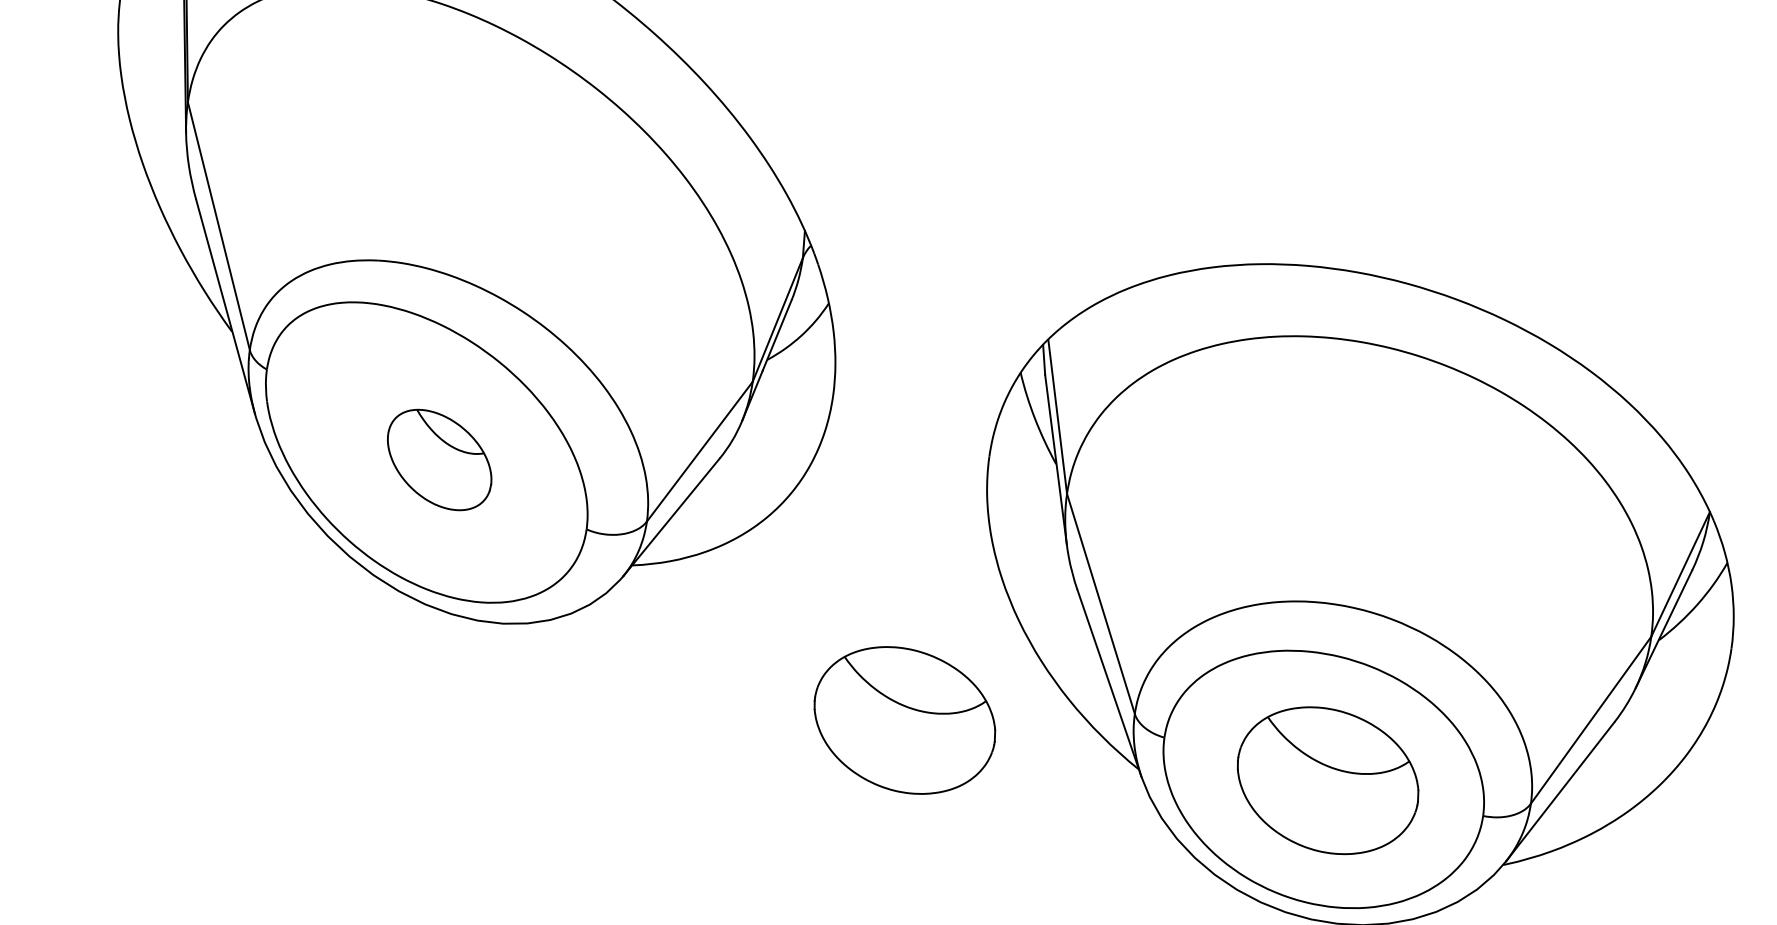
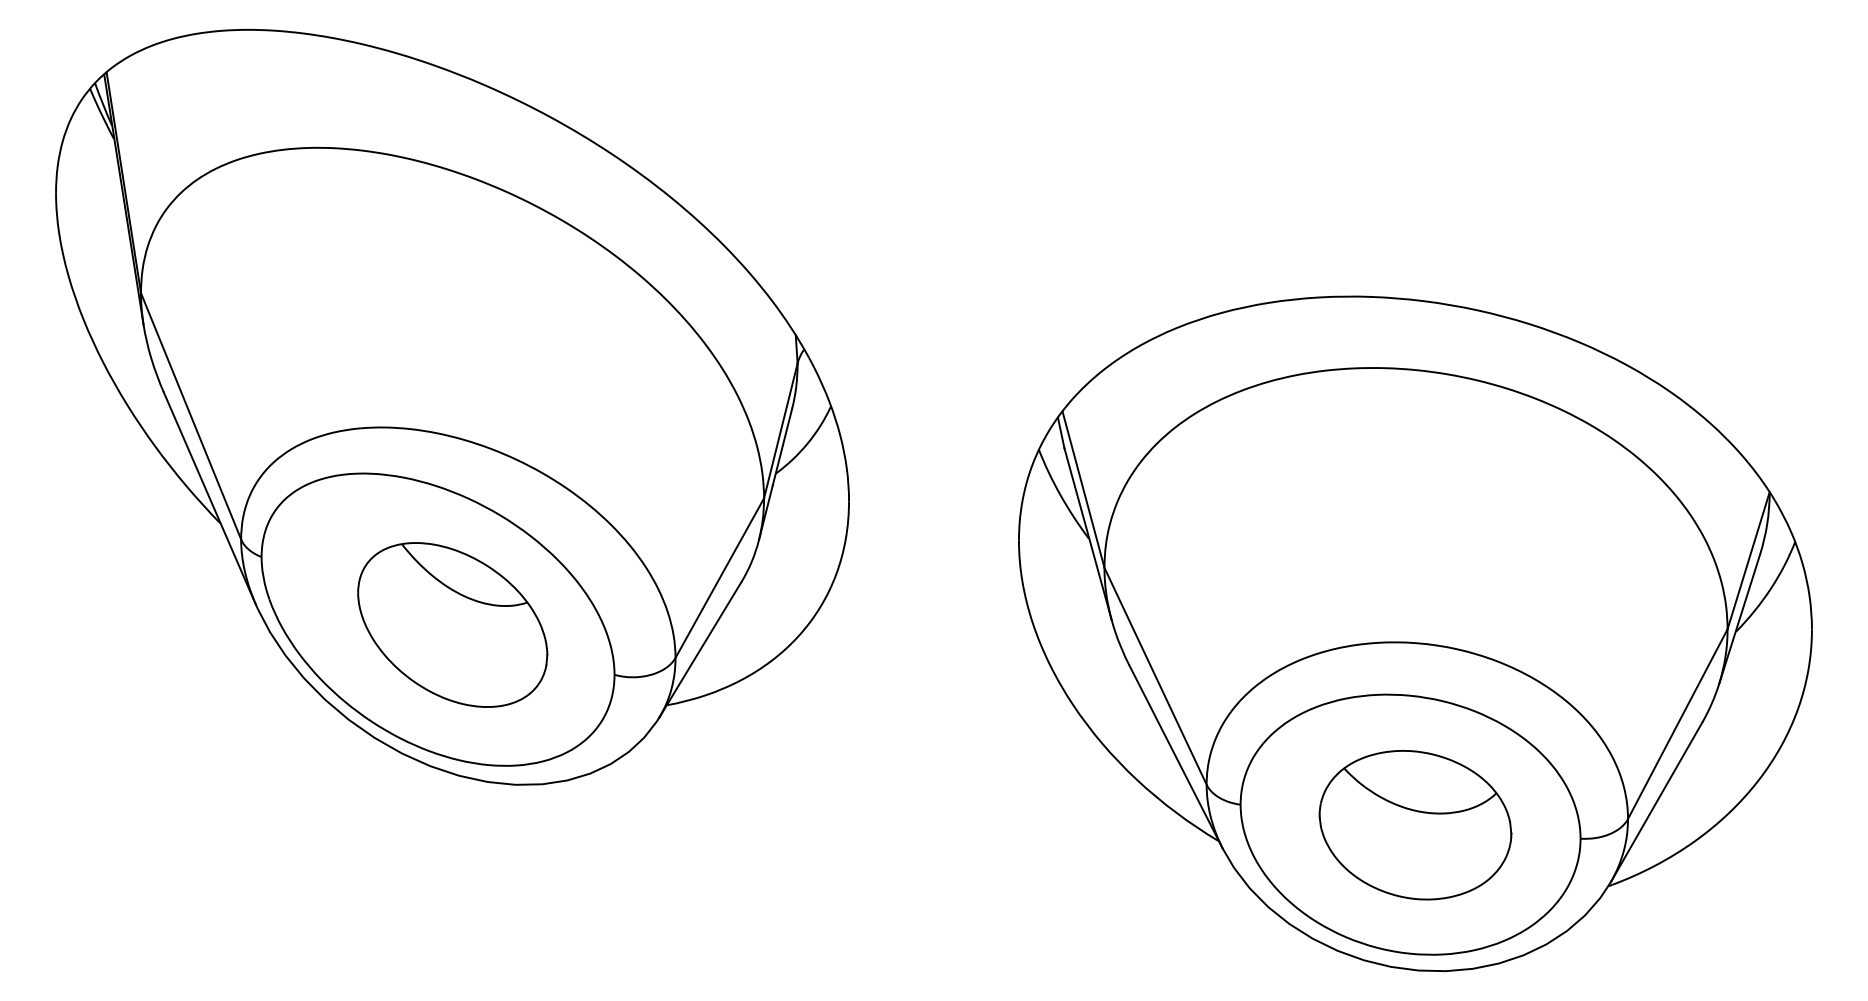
part: (439, 459) -> (452, 624), size x1.67
part: (904, 720) -> (970, 825), removed

